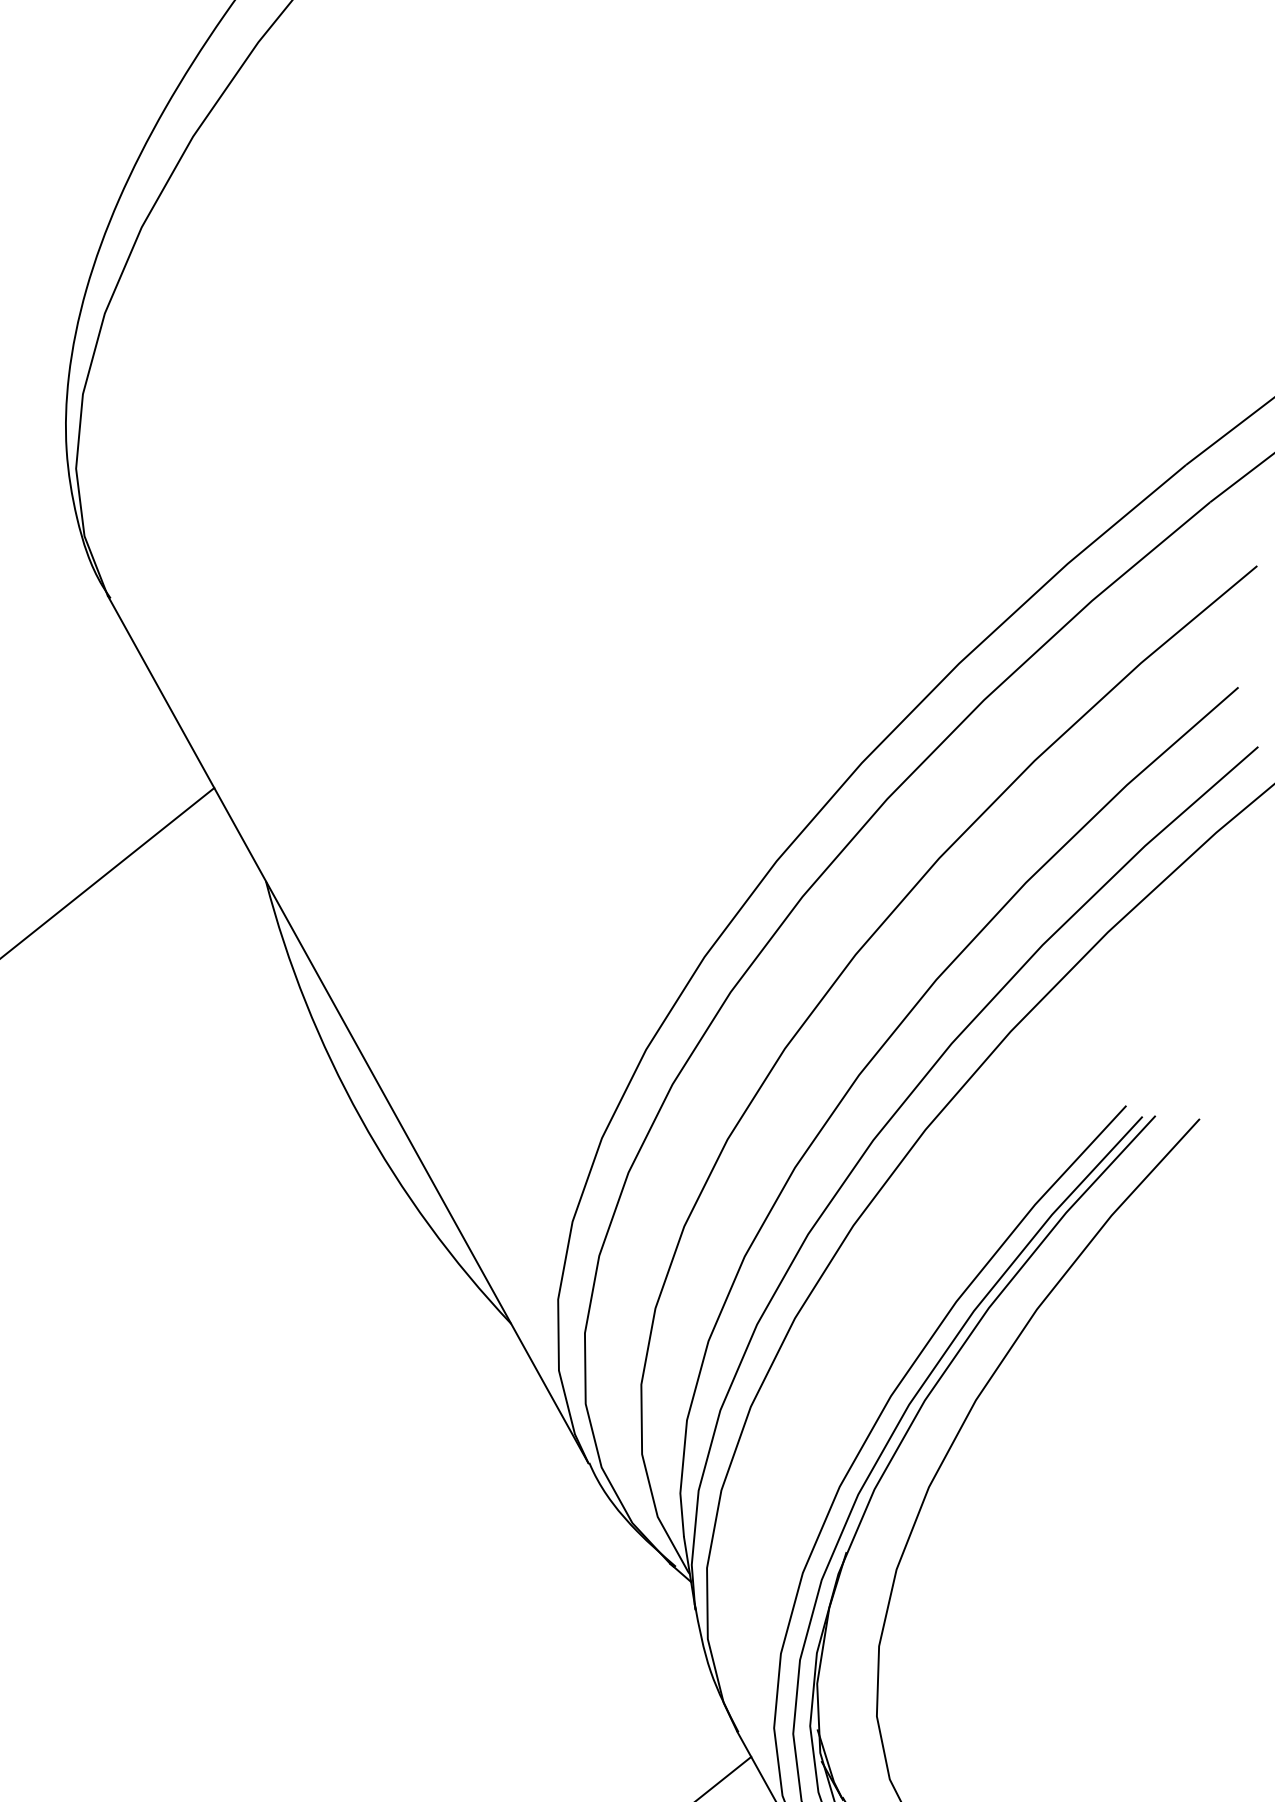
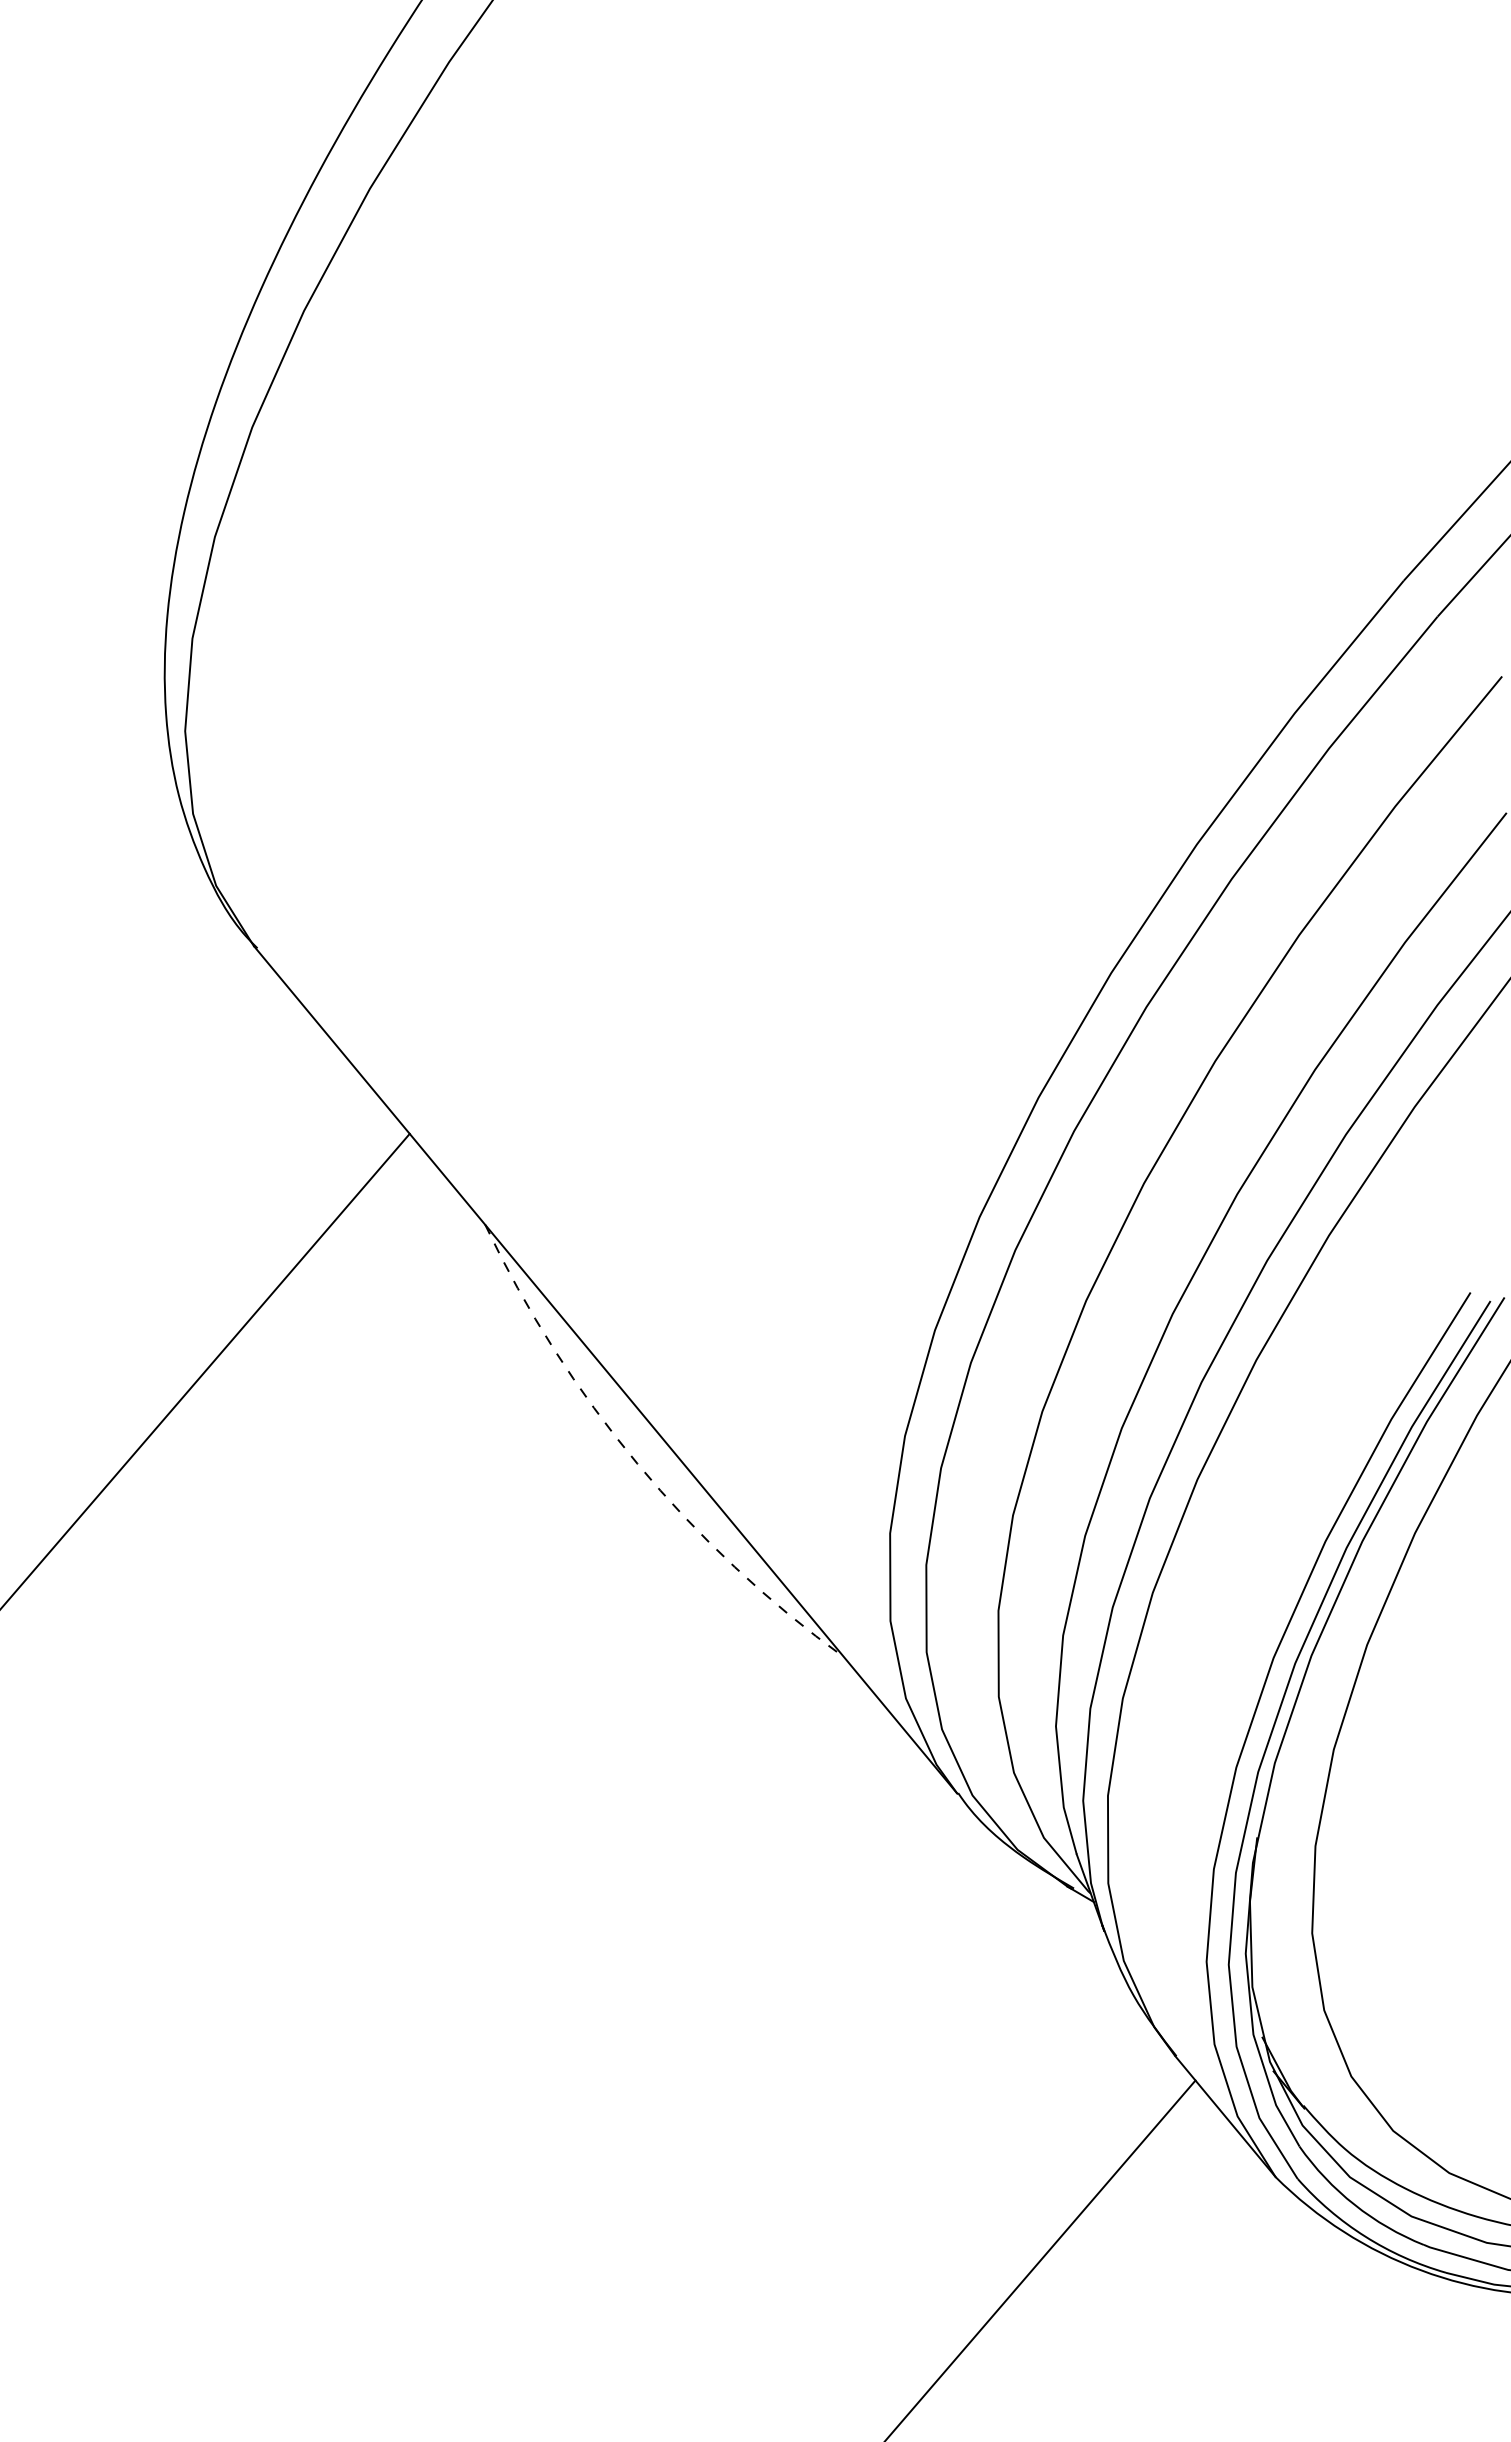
arc: (360, 1117) -> (637, 1463), solid -> dashed

